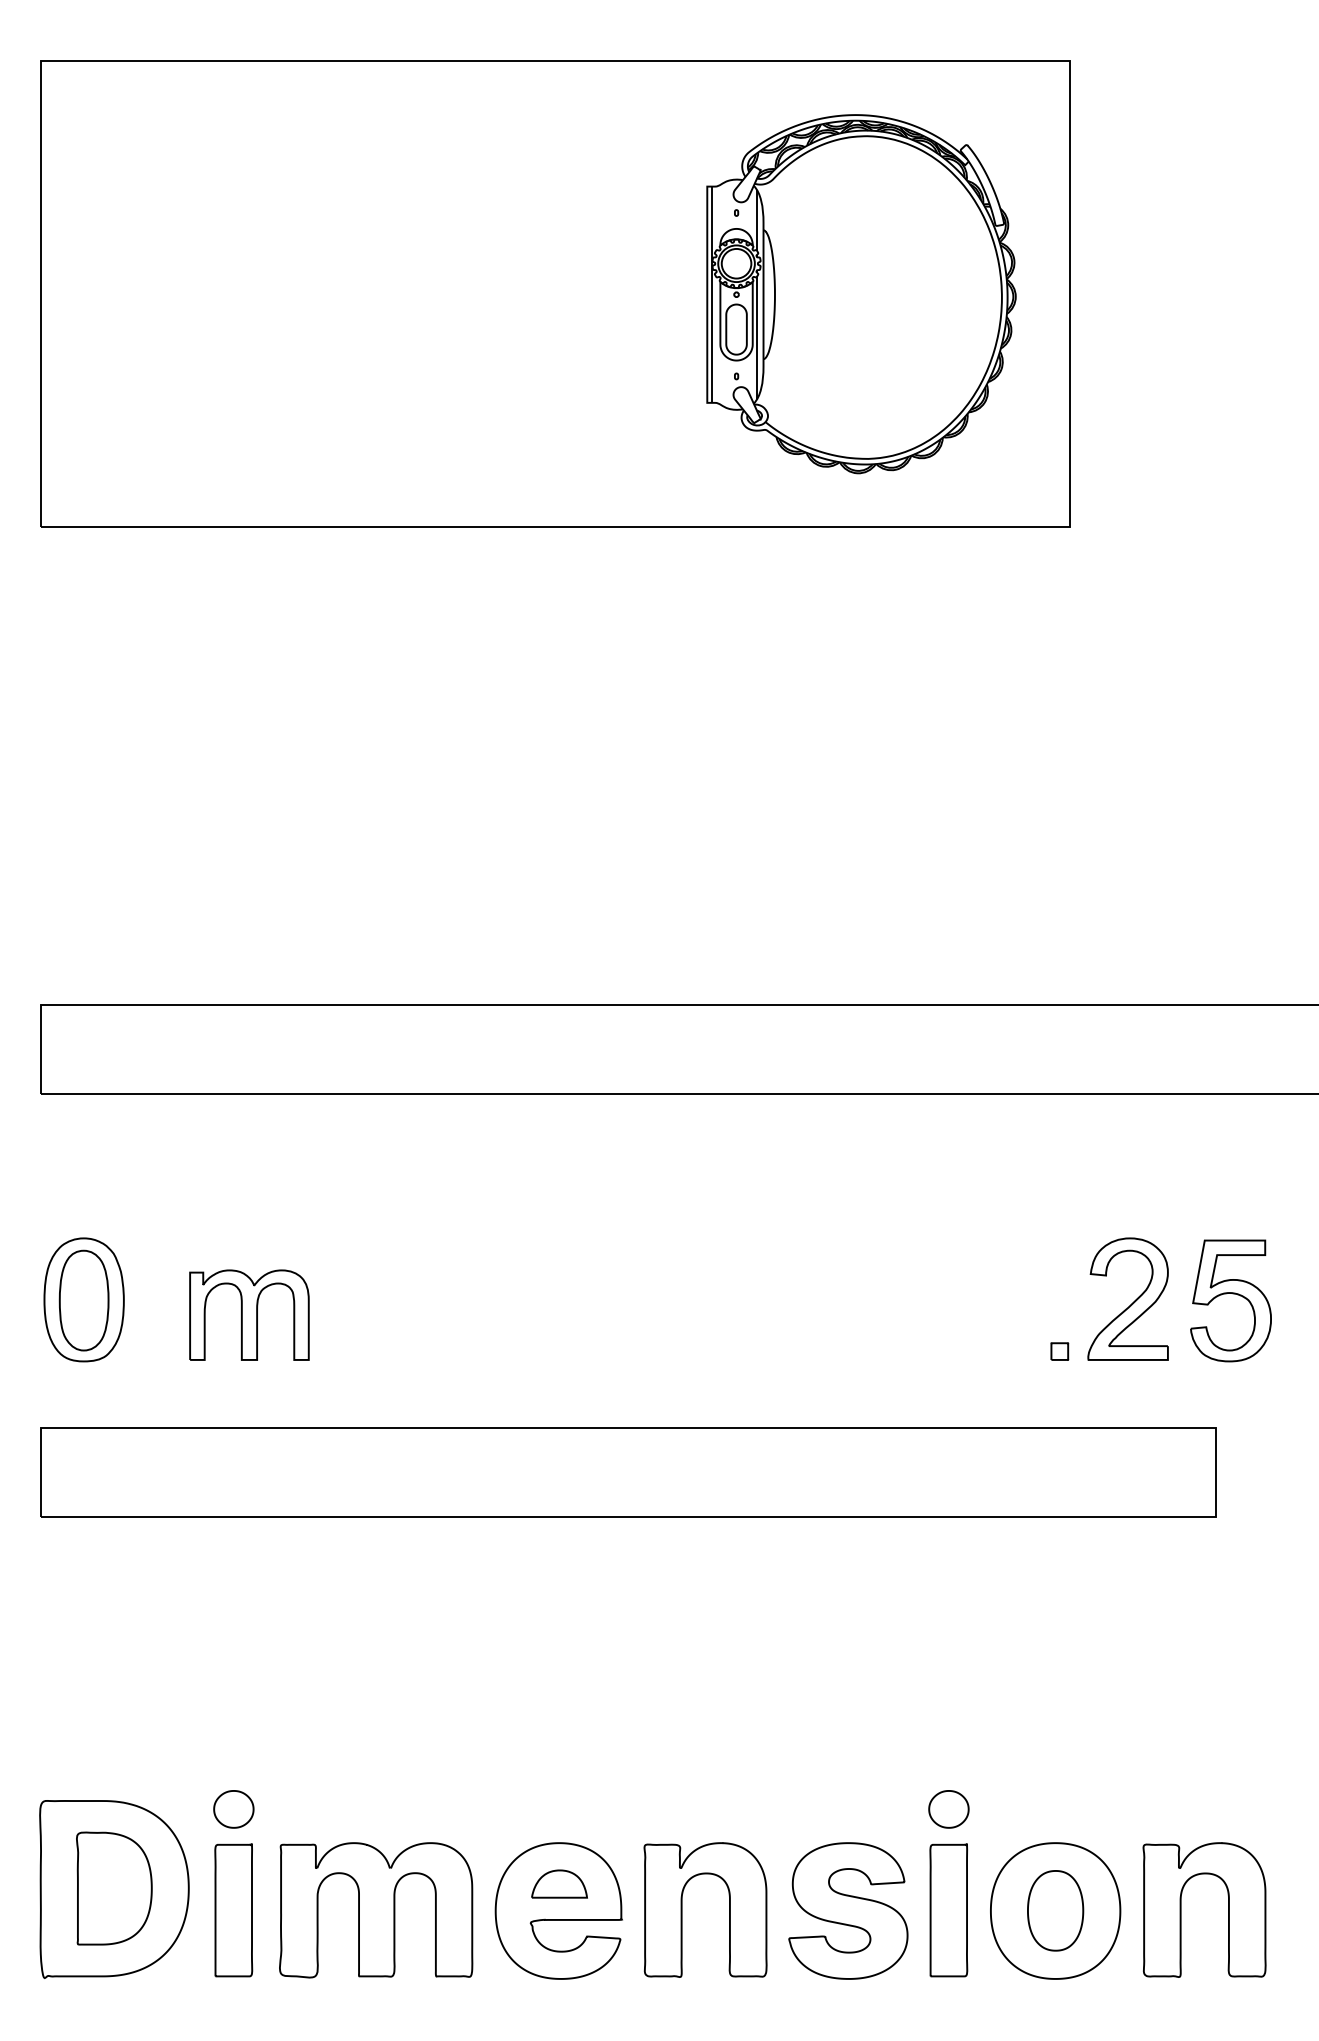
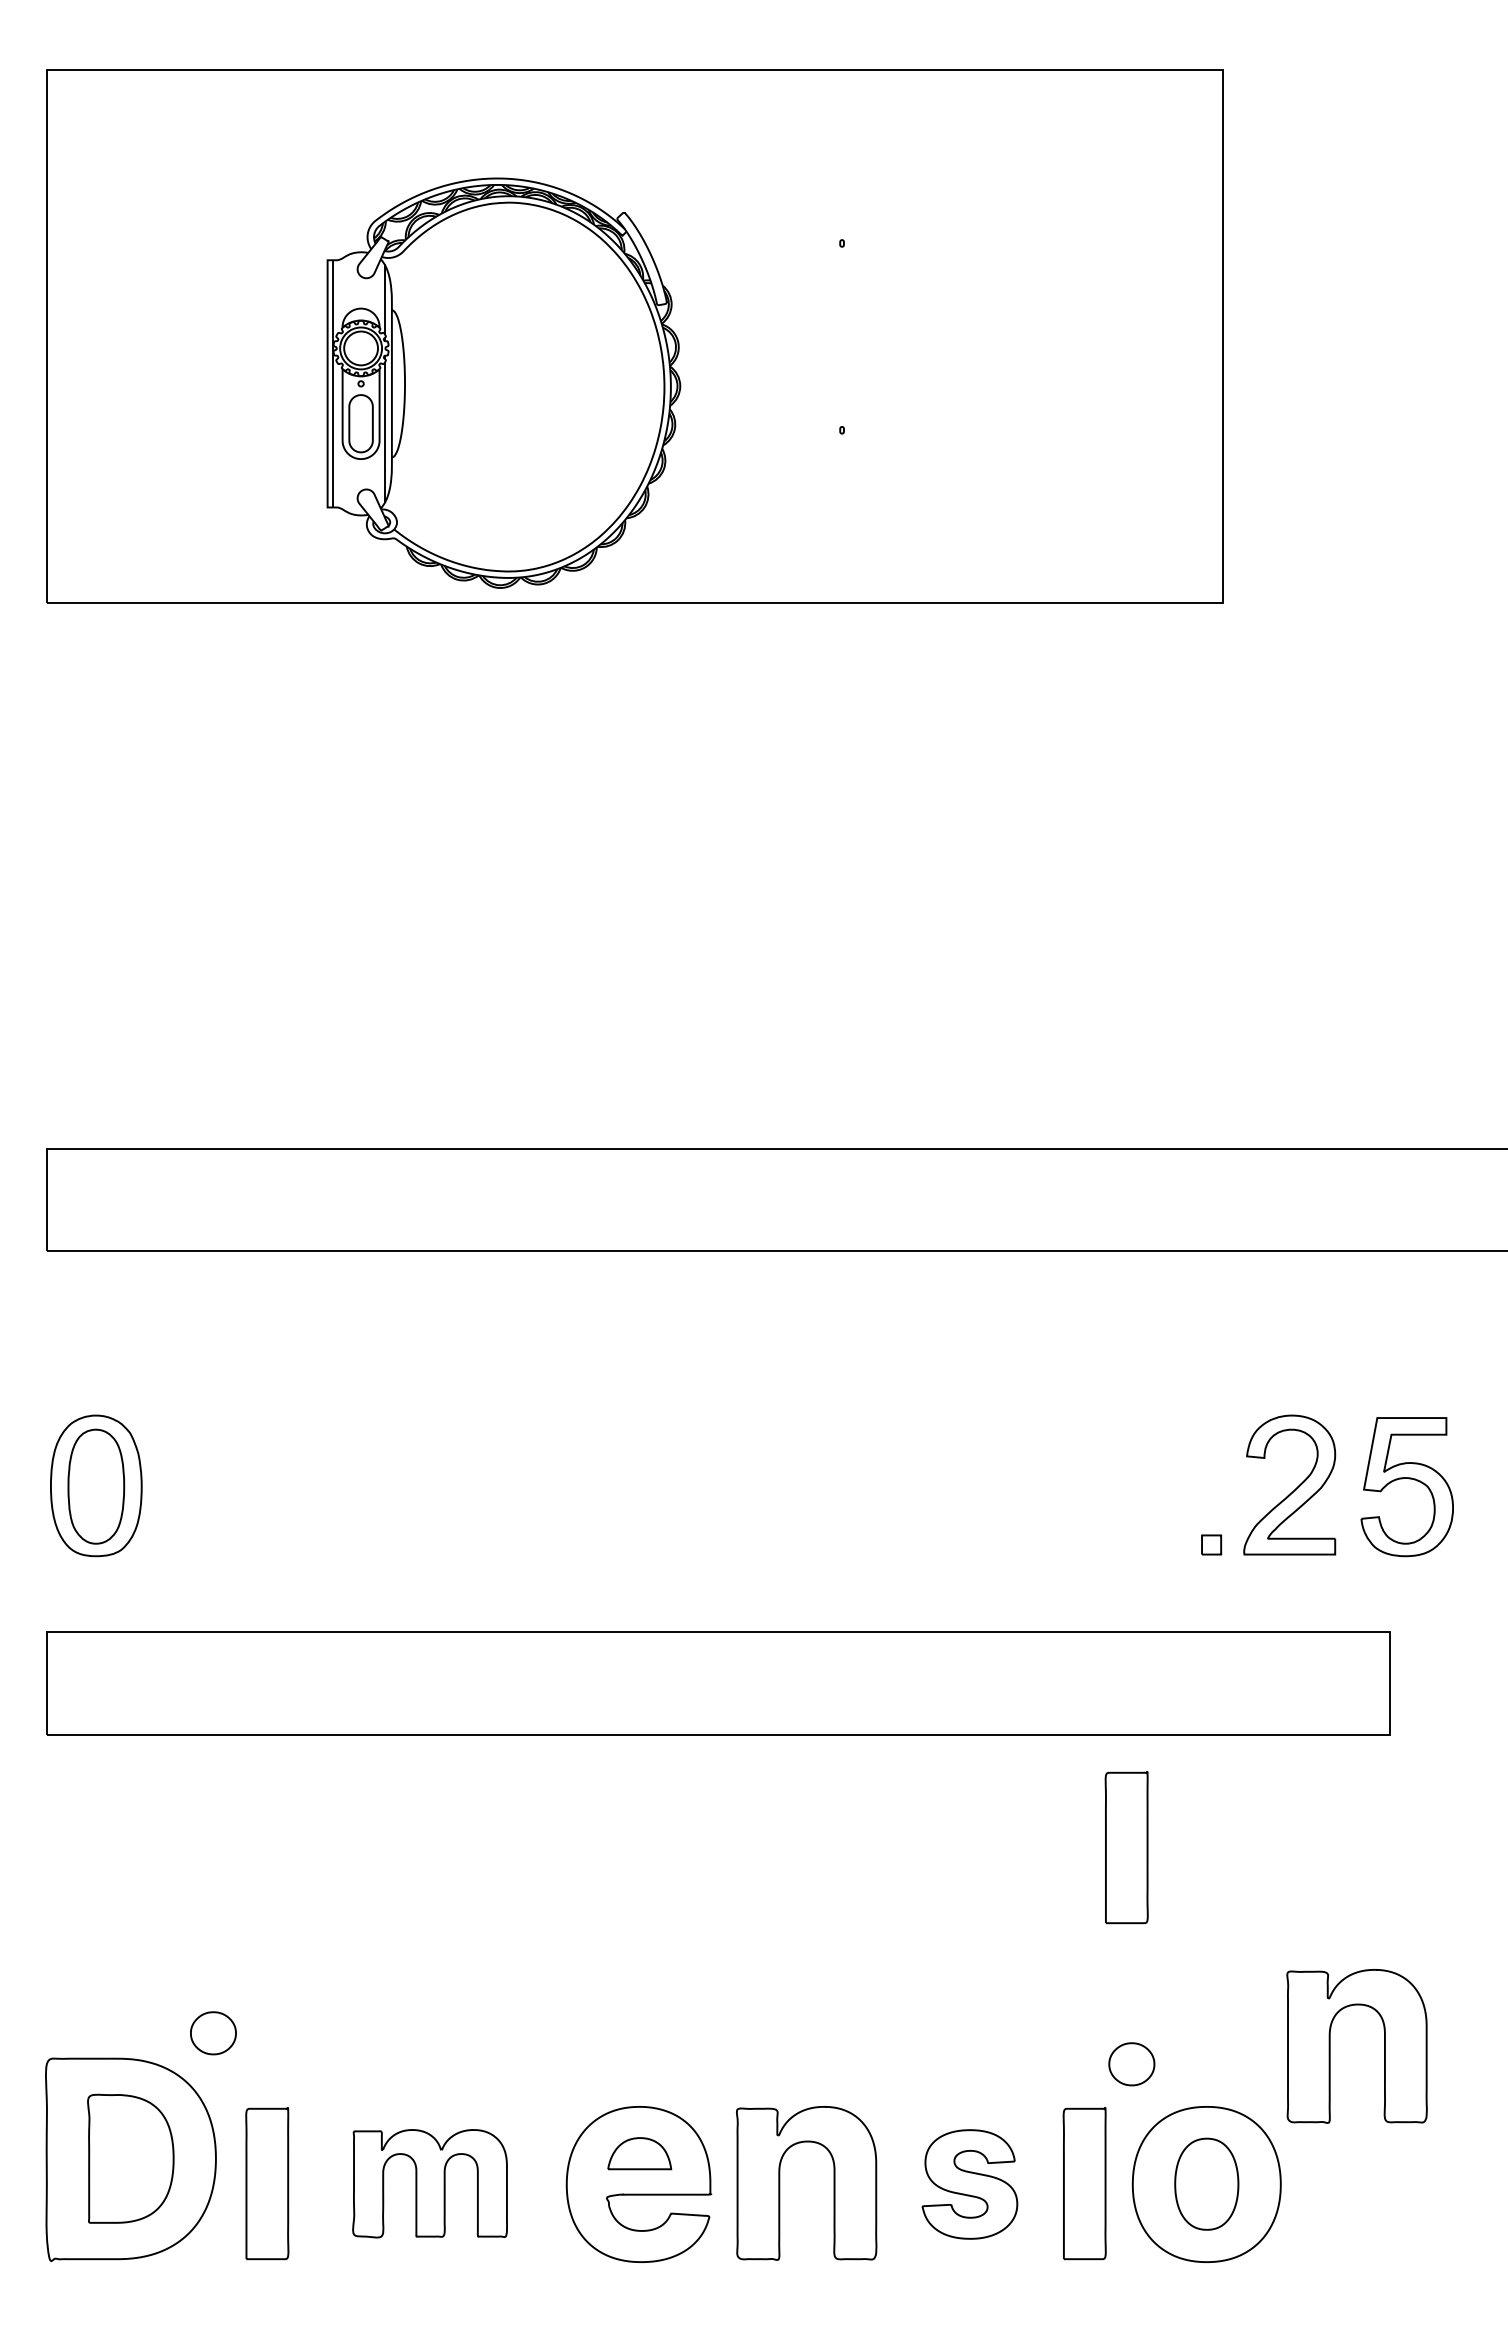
part: (861, 293) -> (503, 382), moved
part: (248, 1315) -> (284, 1503), removed
part: (985, 1616) -> (1126, 1847), added
part: (233, 1809) -> (213, 2033), moved
part: (948, 1809) -> (1131, 2064), moved
part: (375, 1910) -> (429, 2183), size x0.7
part: (1181, 1910) -> (1330, 2046), moved
part: (848, 1911) -> (969, 2184), size x0.7

